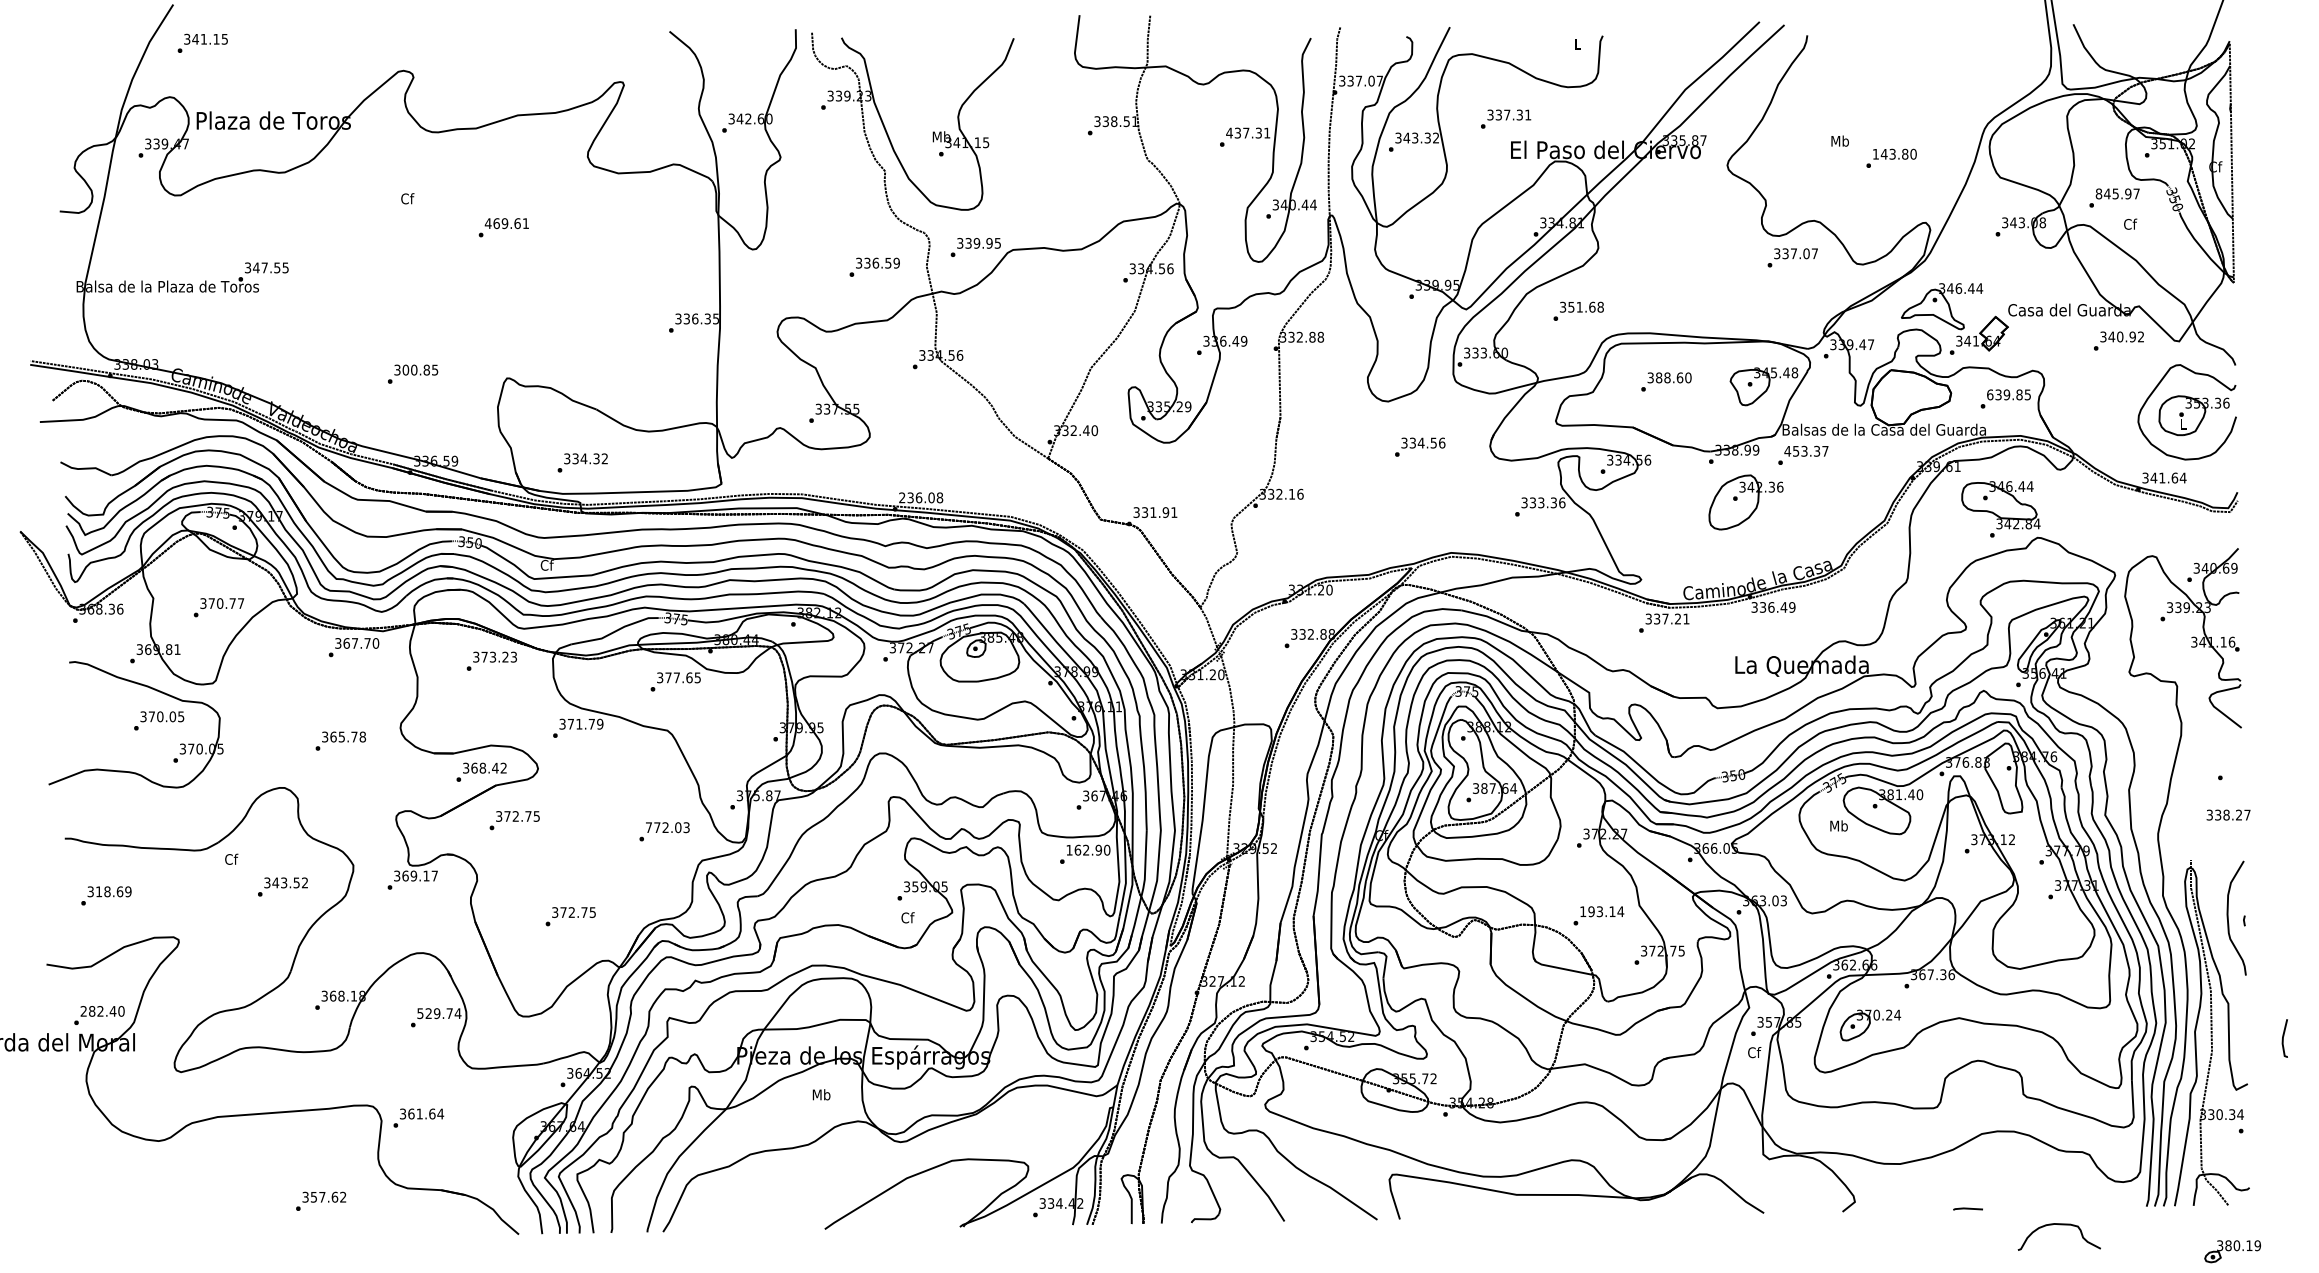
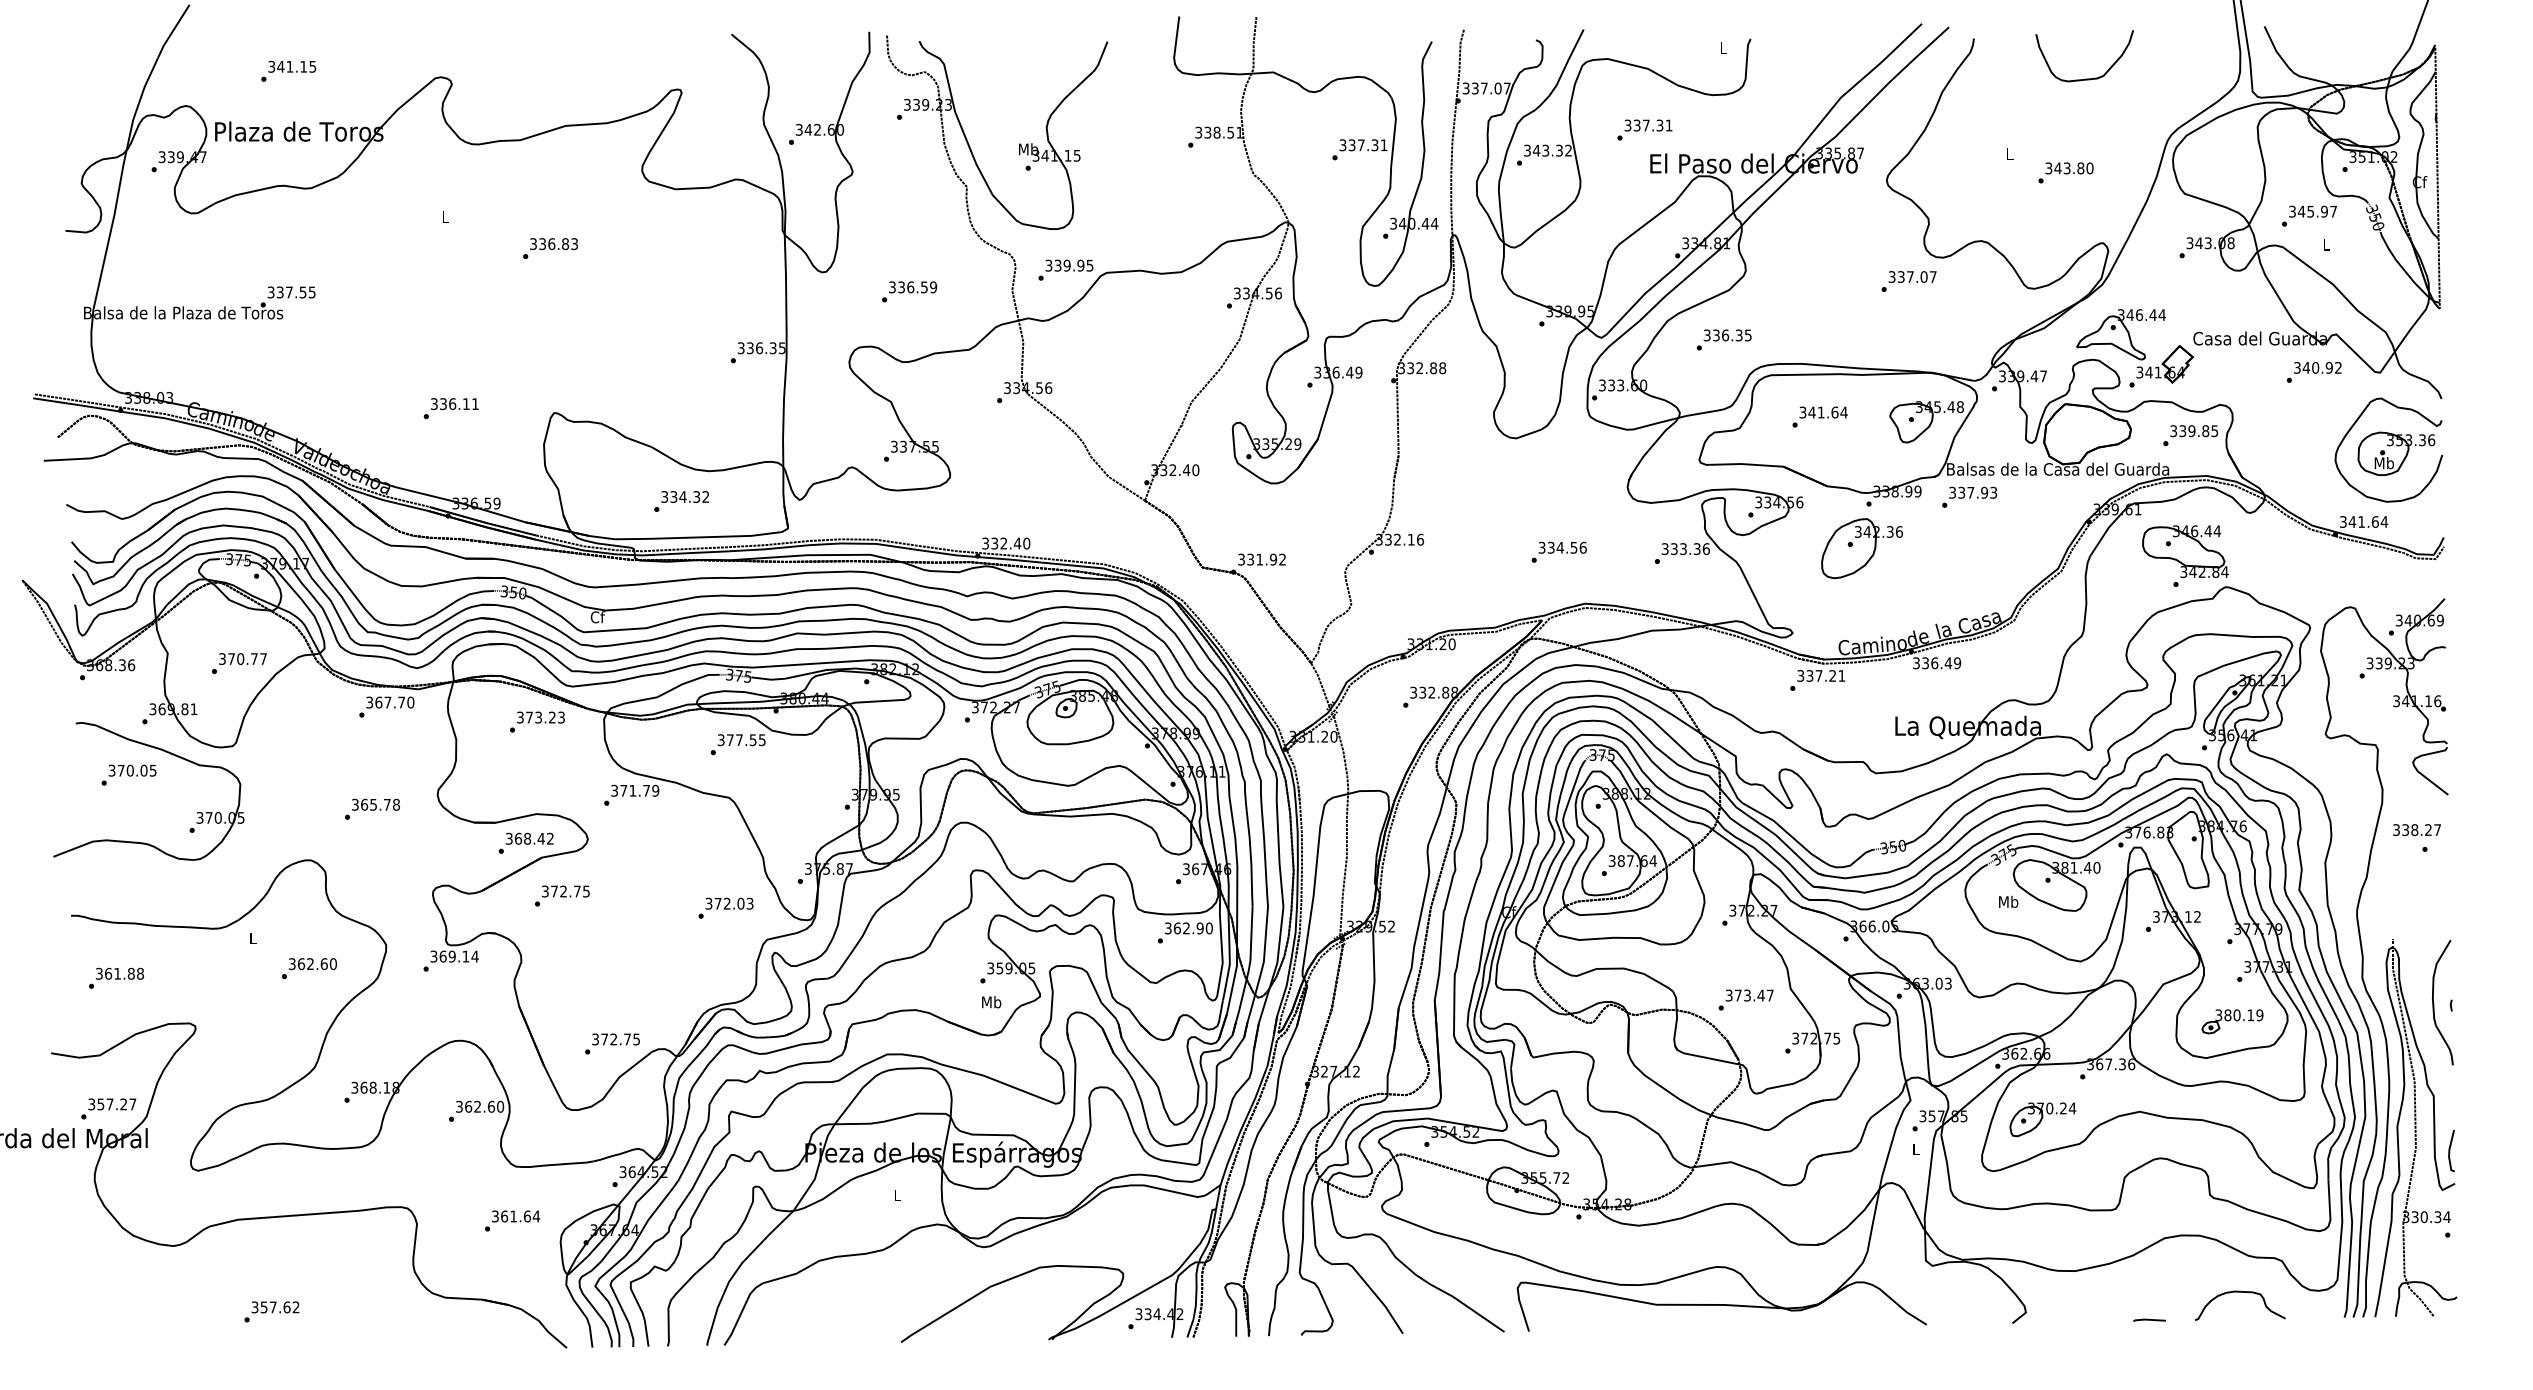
text: (202, 42) -> (288, 70), moved
curve: (1908, 71) -> (2084, 78), added
text: (1229, 133) -> (1342, 145), 437.31 -> 337.31
text: (1839, 141) -> (2009, 154), Mb -> L
text: (1875, 154) -> (2048, 168), 143.80 -> 343.80
text: (2099, 193) -> (2292, 211), 845.97 -> 345.97
text: (407, 198) -> (445, 216), Cf -> L
text: (506, 223) -> (553, 244), 469.61 -> 336.83
text: (2130, 223) -> (2326, 244), Cf -> L
text: (1792, 257) -> (1908, 281), moved
text: (255, 267) -> (279, 292), 347.55 -> 337.55
text: (874, 267) -> (909, 291), moved
text: (1586, 307) -> (1732, 335), 351.68 -> 336.35
text: (420, 370) -> (459, 404), 300.85 -> 336.11
text: (1673, 377) -> (1827, 412), 388.60 -> 341.64
text: (1990, 395) -> (2173, 431), 639.85 -> 339.85
text: (2183, 424) -> (2384, 463), L -> Mb
text: (1419, 446) -> (1558, 551), moved
text: (1805, 451) -> (1972, 492), 453.37 -> 337.93
text: (582, 462) -> (681, 501), moved
text: (921, 497) -> (1006, 543), 236.08 -> 332.40
part: (1745, 502) -> (1861, 548), moved
text: (1174, 512) -> (1282, 559), 331.91 -> 331.92
text: (688, 678) -> (752, 740), 377.65 -> 377.55
text: (158, 720) -> (128, 774), moved
text: (2228, 814) -> (2416, 829), moved
text: (648, 827) -> (708, 903), 772.03 -> 372.03
text: (1068, 850) -> (1167, 928), 162.90 -> 362.90
text: (231, 859) -> (253, 938), Cf -> L
text: (434, 875) -> (474, 956), 369.17 -> 369.14
text: (289, 883) -> (316, 964), 343.52 -> 362.60
text: (113, 891) -> (124, 973), 318.69 -> 361.88
text: (1601, 911) -> (1749, 995), 193.14 -> 373.47
text: (570, 916) -> (612, 1043), moved
text: (907, 918) -> (991, 1002), Cf -> Mb
text: (102, 1011) -> (112, 1104), 282.40 -> 357.27
text: (439, 1013) -> (480, 1106), 529.74 -> 362.60
curve: (2283, 1038) -> (2450, 1150), moved
text: (1754, 1052) -> (1916, 1149), Cf -> L
text: (821, 1094) -> (897, 1195), Mb -> L
text: (418, 1117) -> (512, 1220), moved
text: (320, 1201) -> (271, 1311), moved
curve: (2058, 1224) -> (2239, 1292), moved
part: (2232, 1251) -> (2232, 1021), moved

